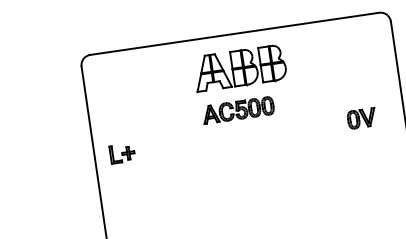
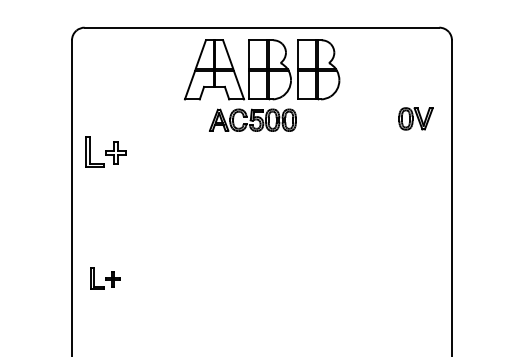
part: (240, 67) -> (262, 69), size x1.4
part: (361, 118) -> (415, 118), moved
part: (122, 153) -> (105, 151), size x1.4

